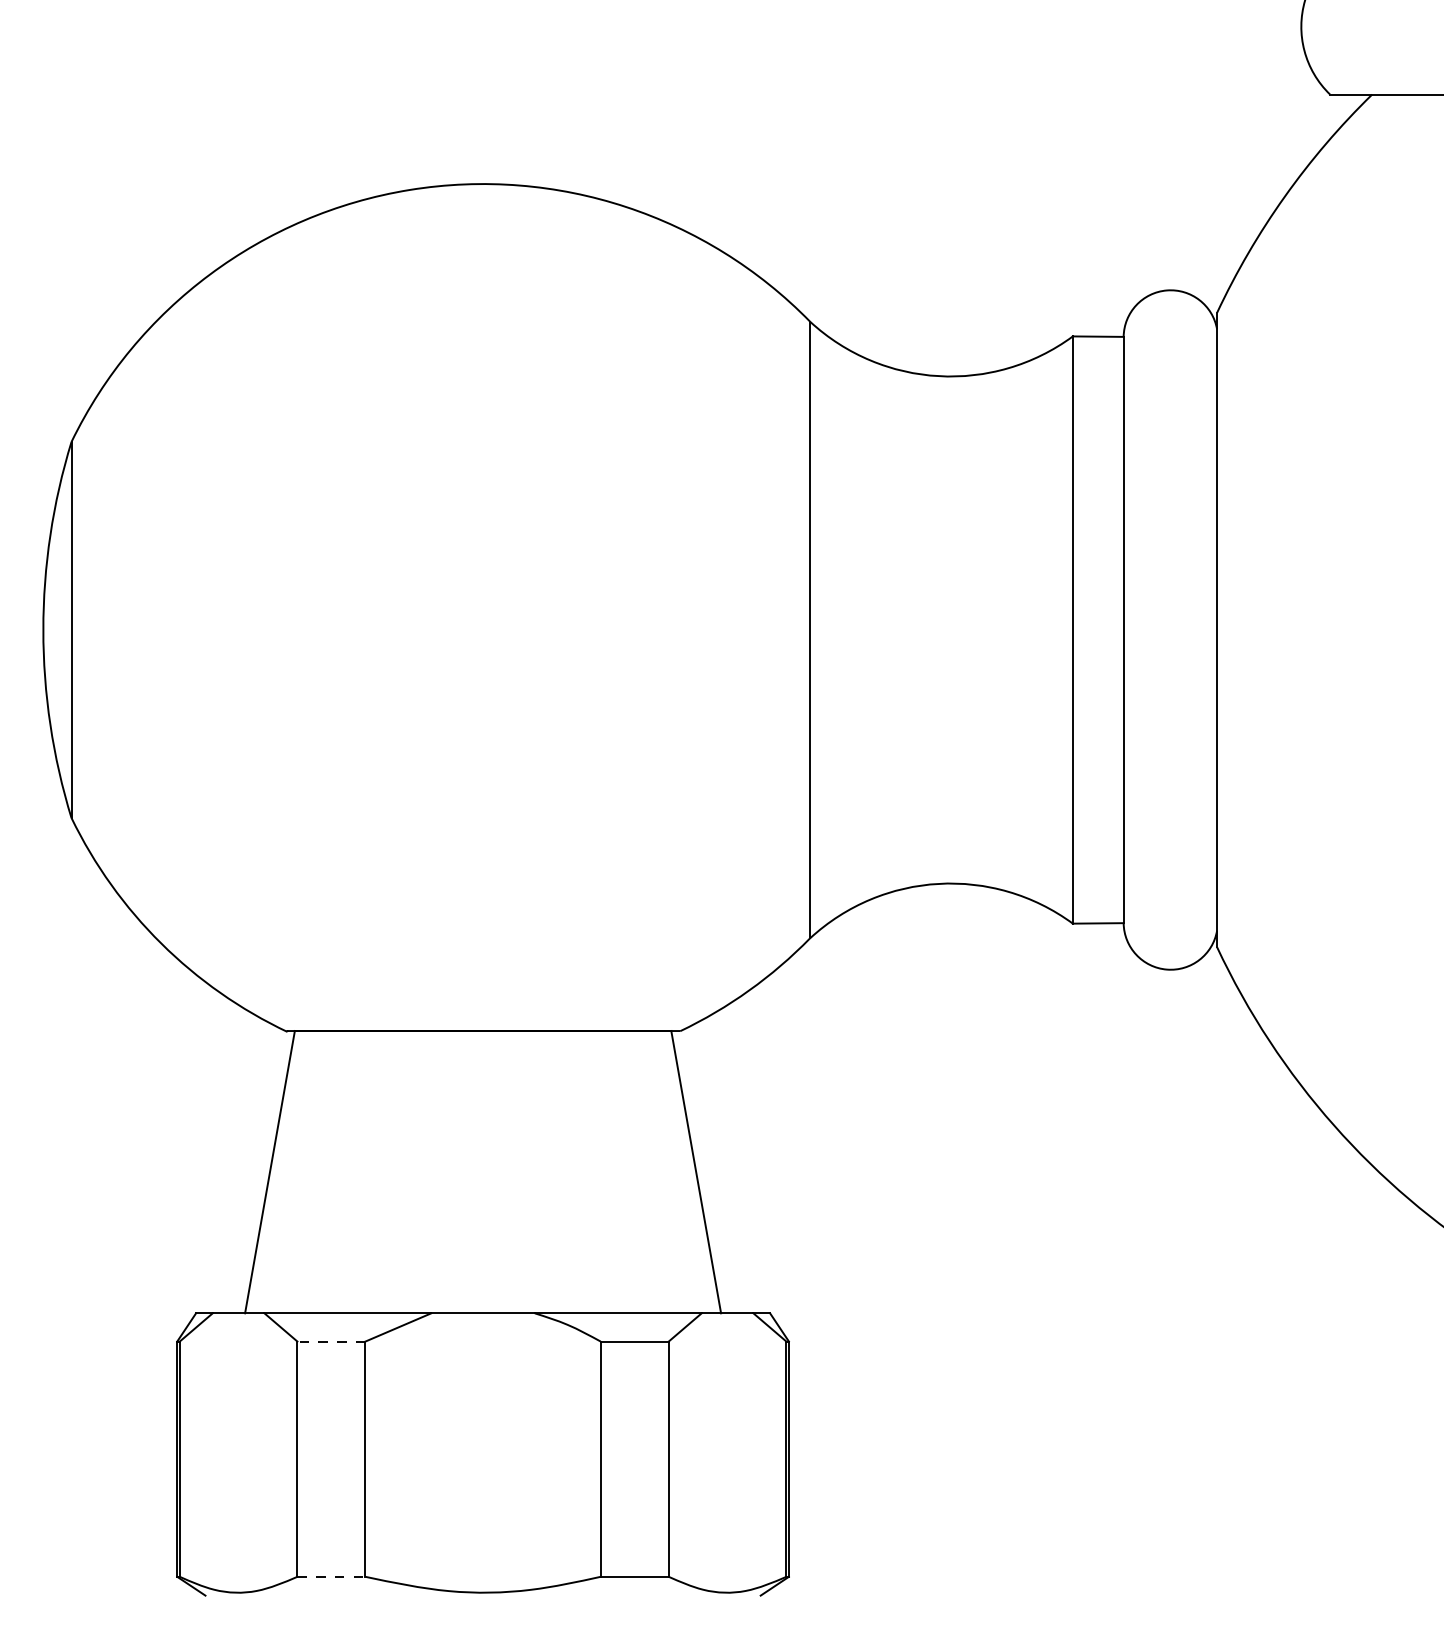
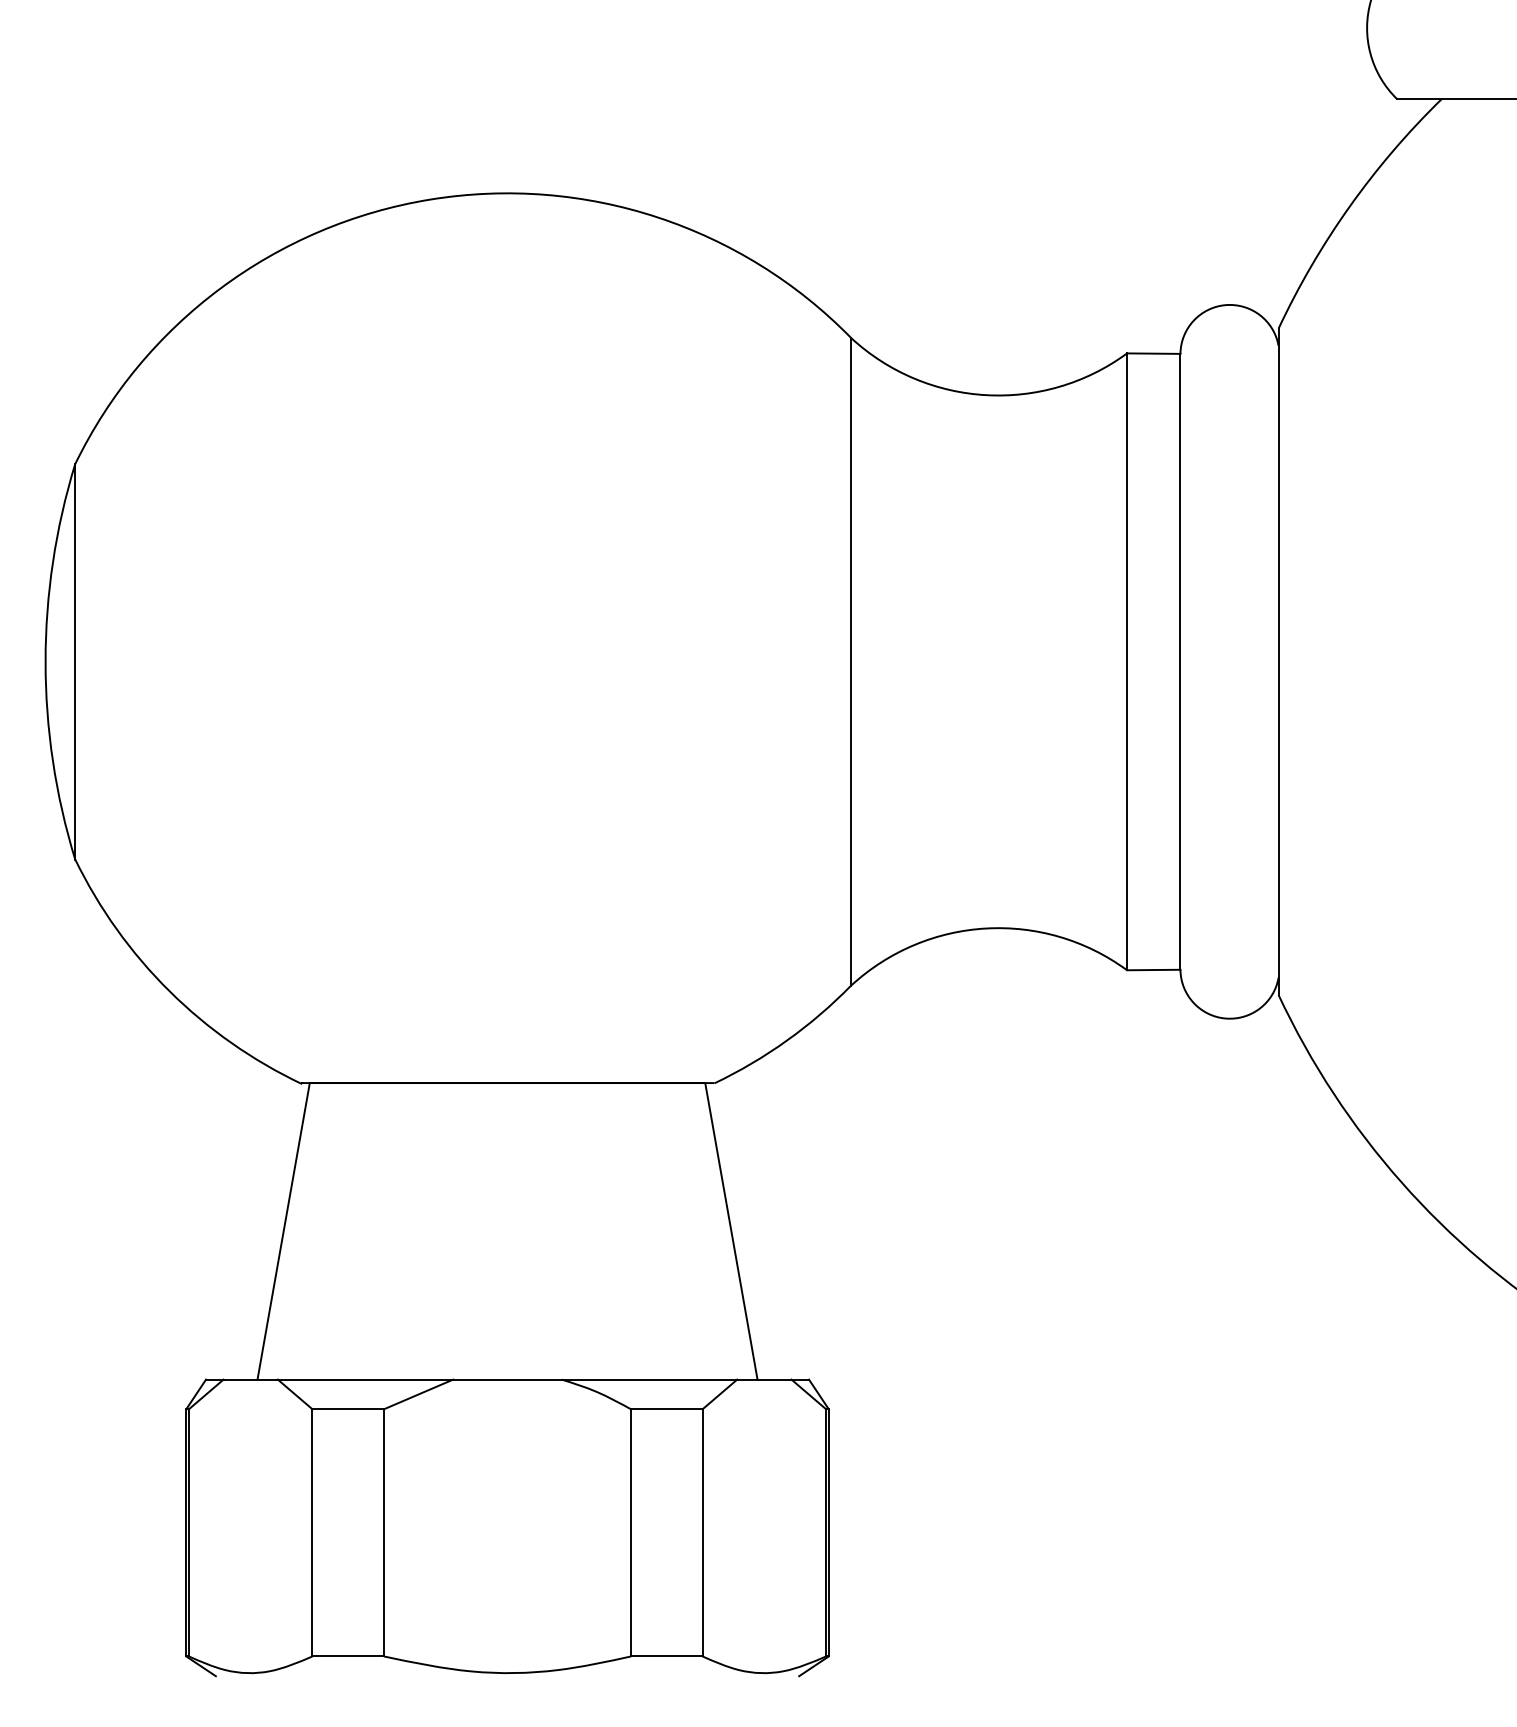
line: (330, 1341) -> (347, 1409), dashed -> solid
line: (331, 1576) -> (348, 1656), dashed -> solid

